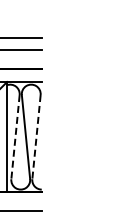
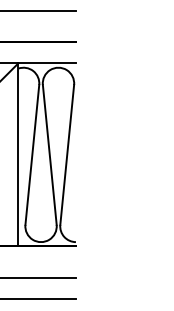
line: (15, 137) -> (32, 155), dashed -> solid
line: (36, 137) -> (67, 155), dashed -> solid

